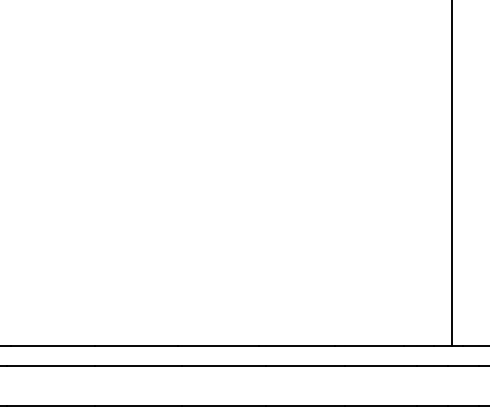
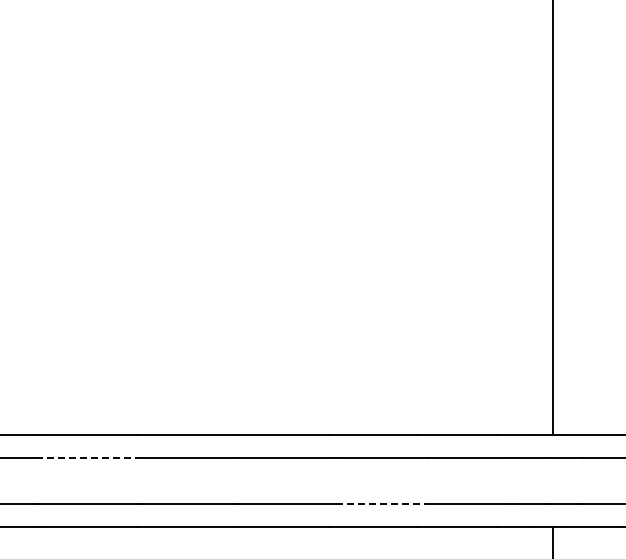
line: (50, 365) -> (86, 457), solid -> dashed
line: (305, 406) -> (382, 504), solid -> dashed

